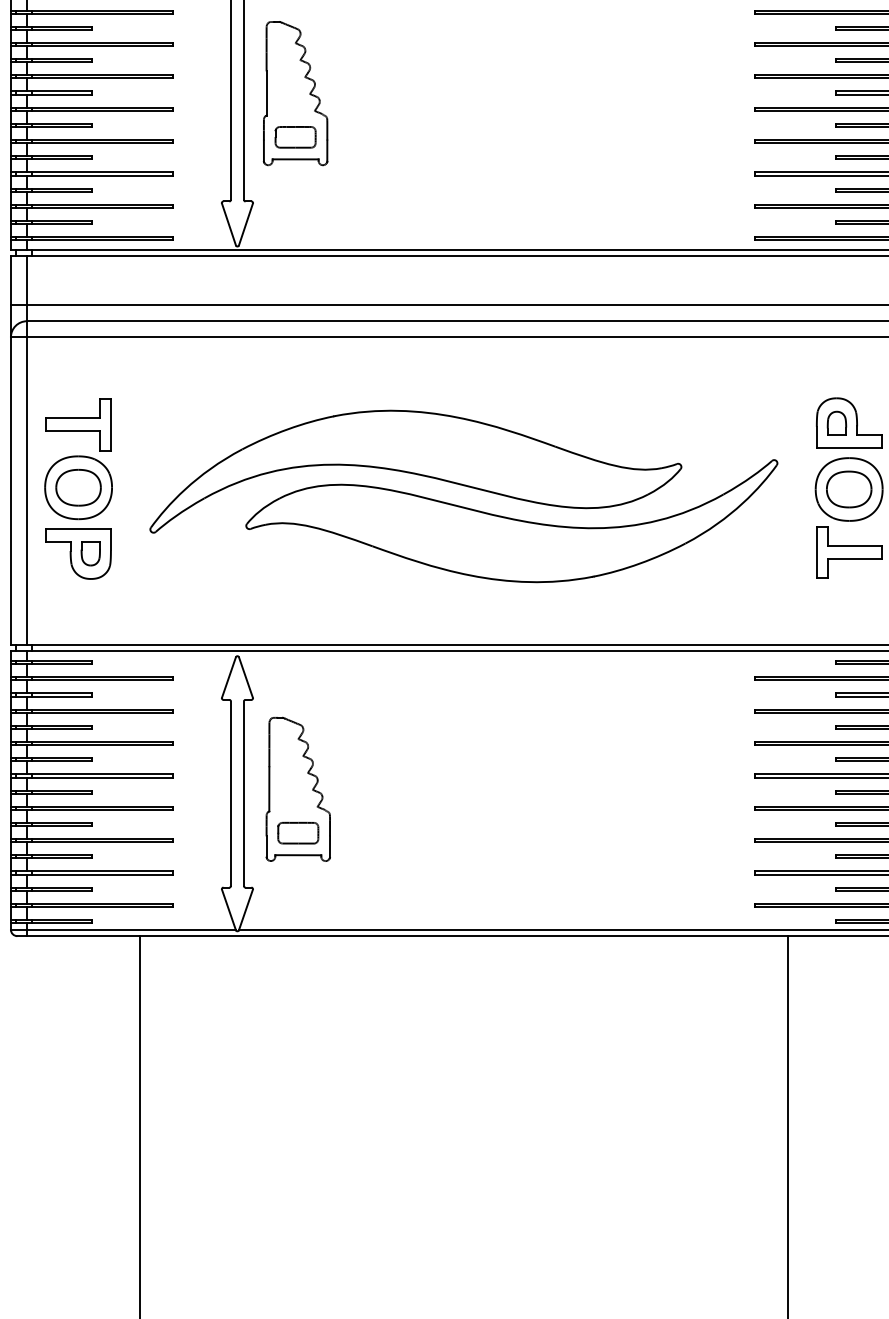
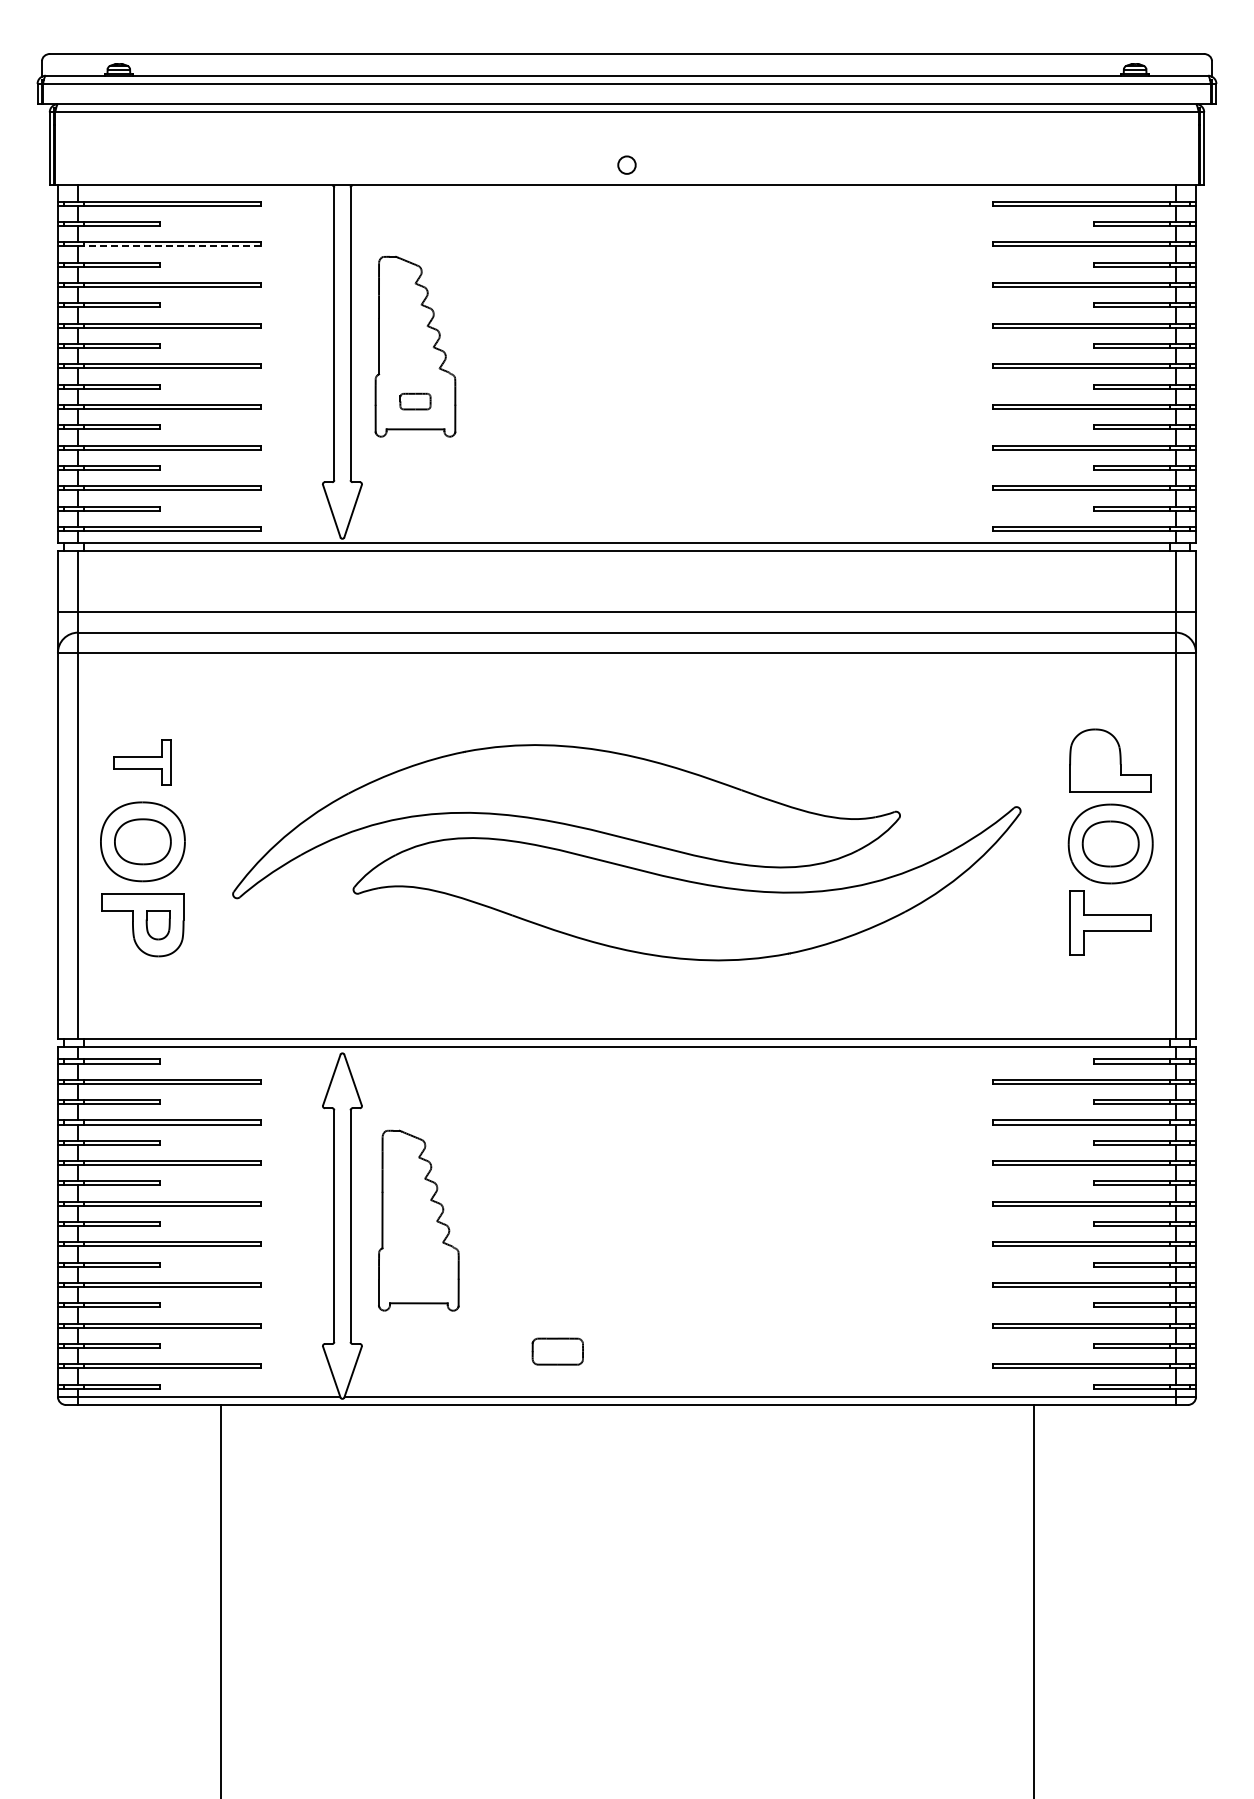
line: (99, 13) -> (169, 246), solid -> dashed
part: (295, 137) -> (415, 401), size x0.6
part: (837, 423) -> (1095, 760), removed
part: (78, 424) -> (142, 762), size x0.7
part: (298, 833) -> (557, 1351), moved

